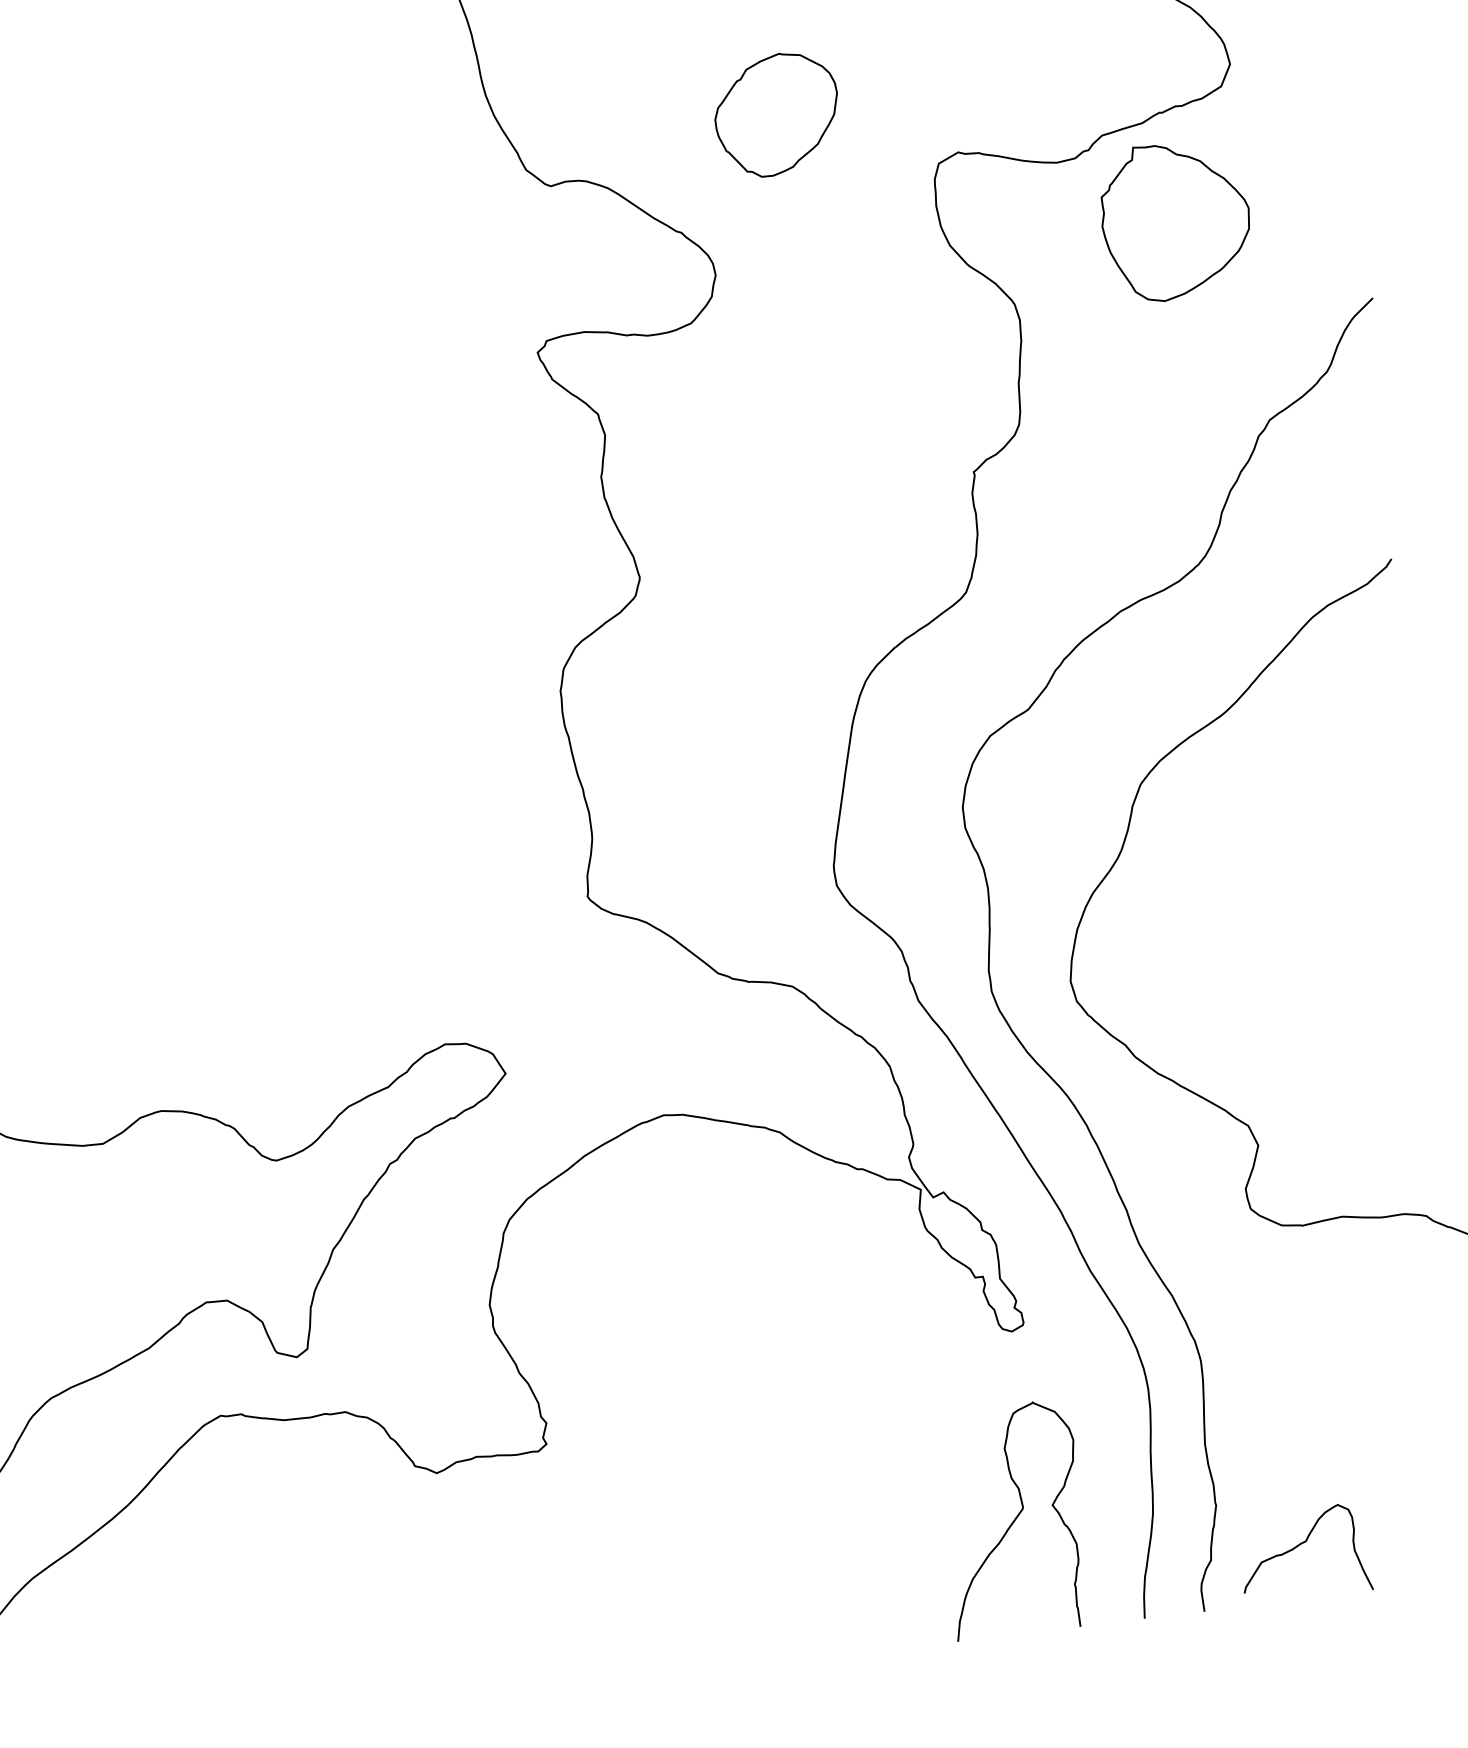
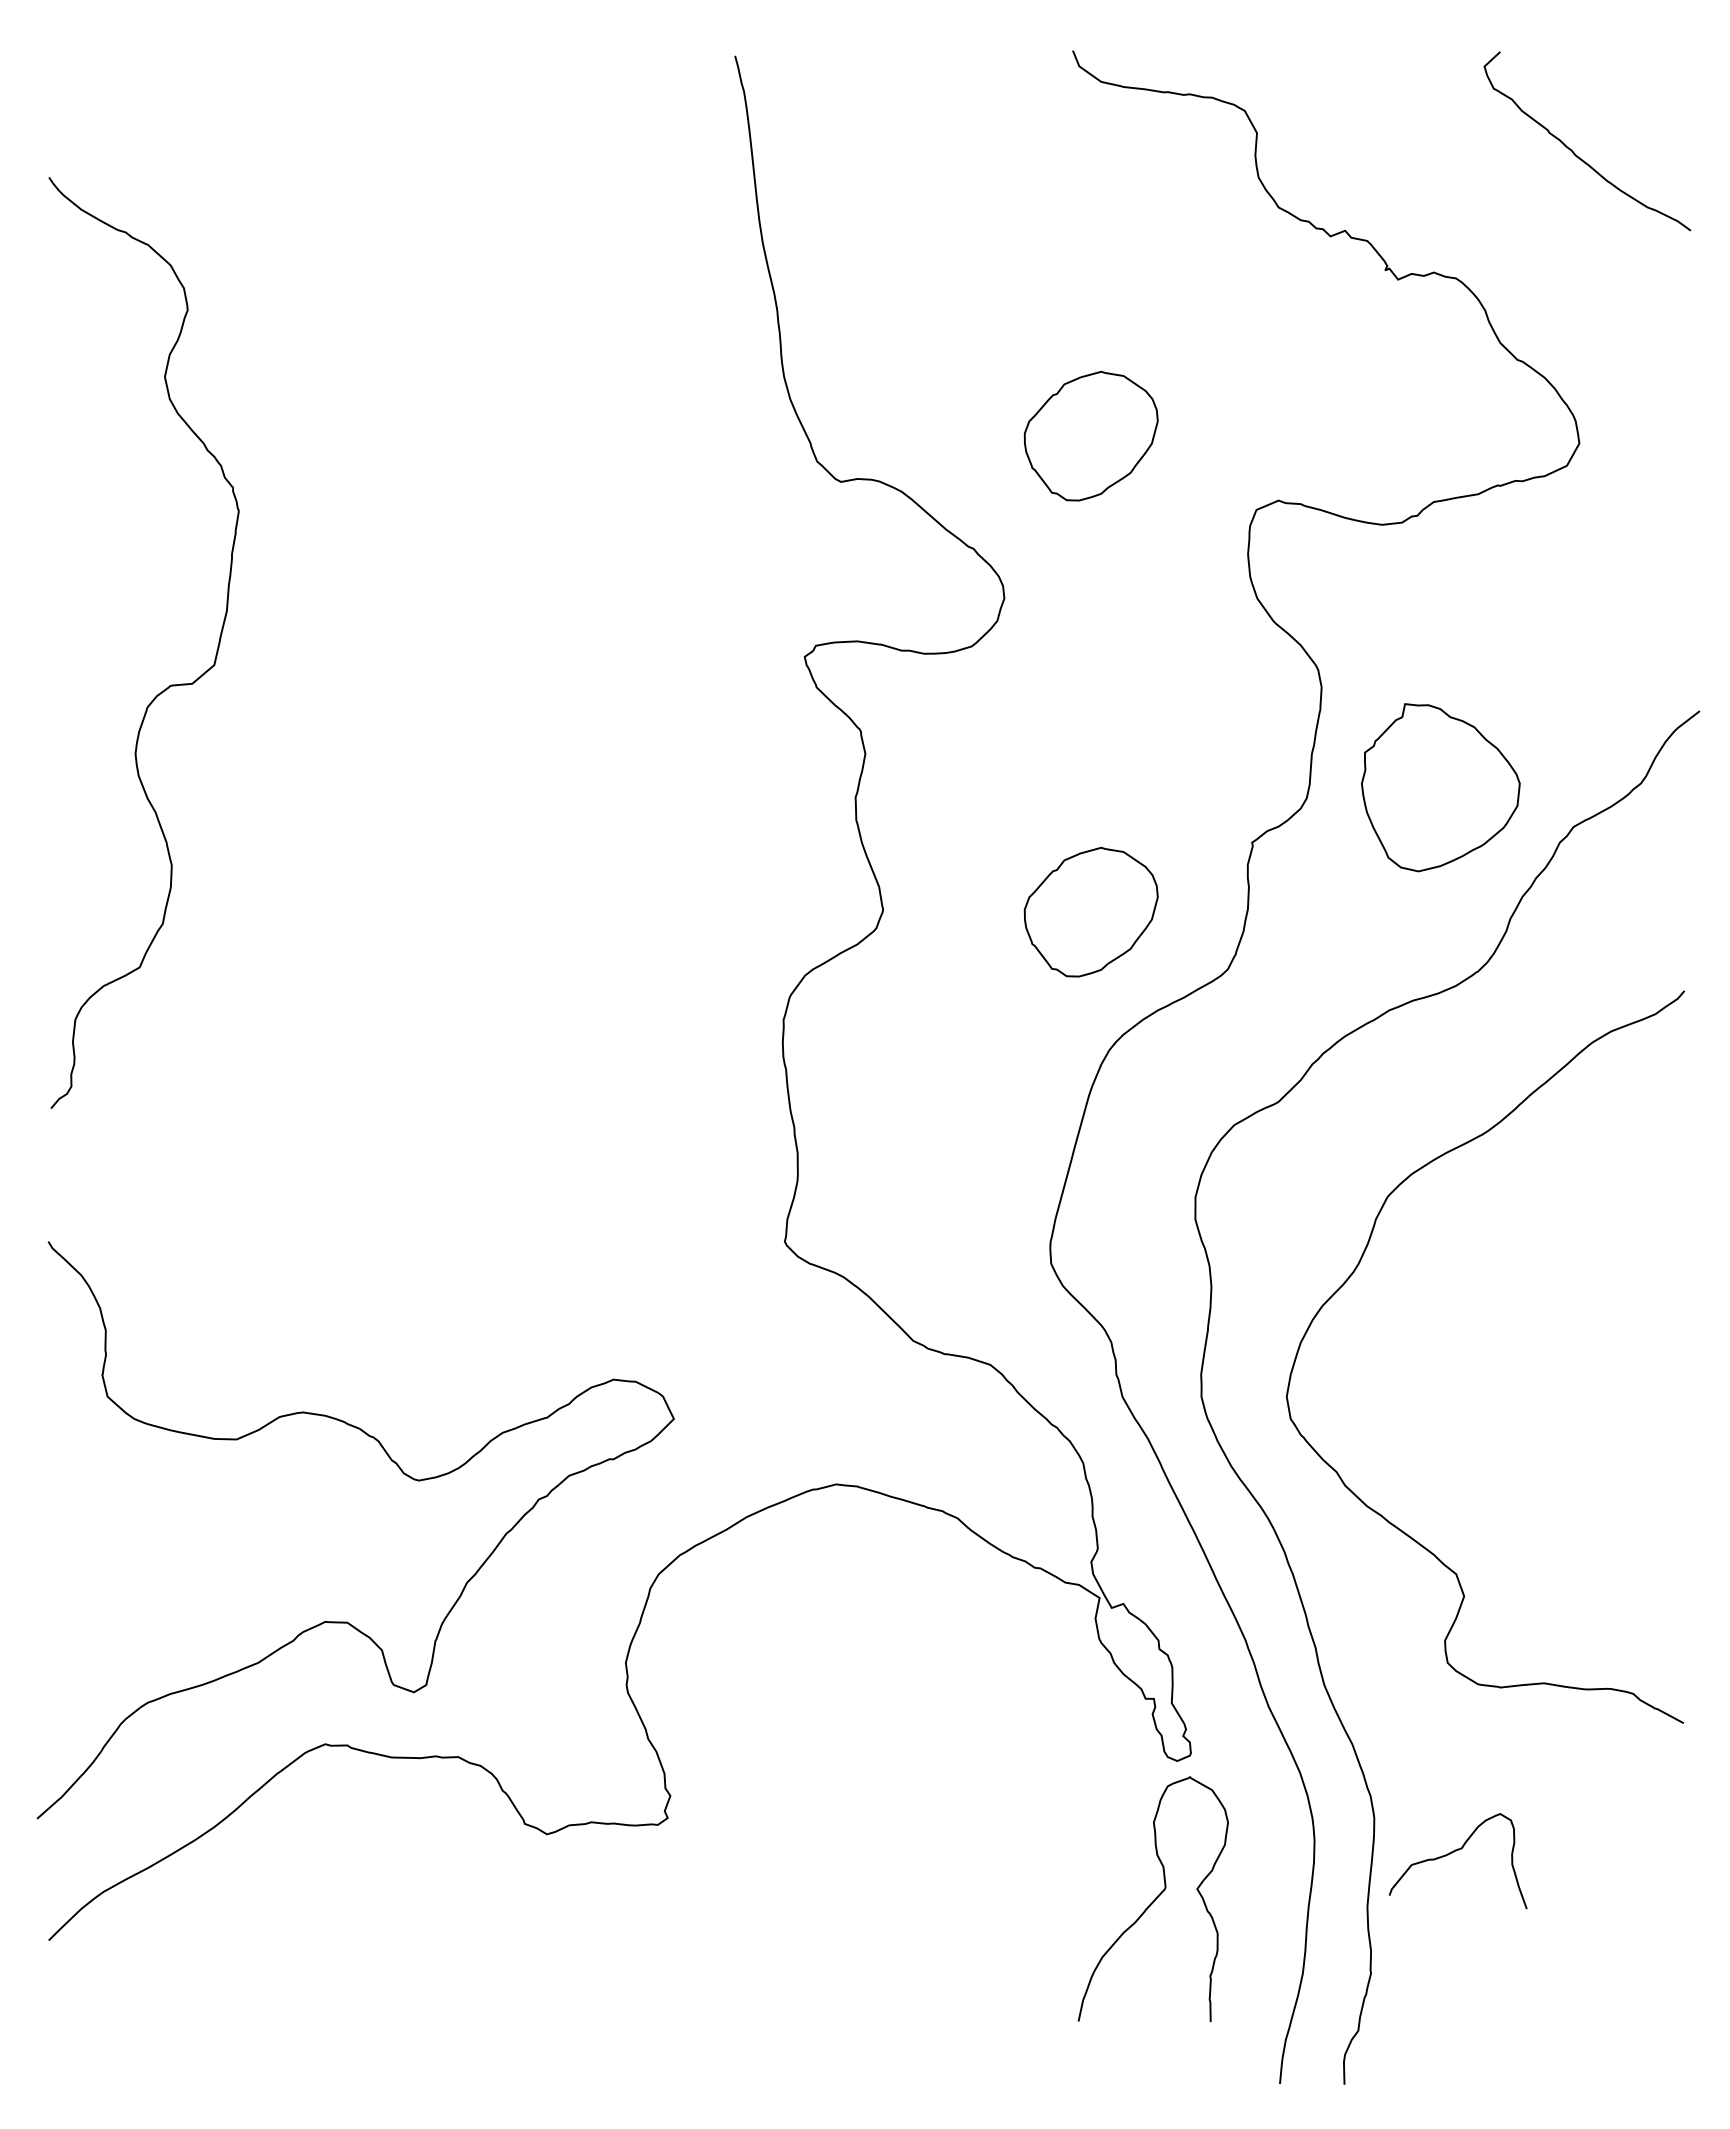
part: (1175, 220) -> (1440, 787), moved
part: (832, 554) -> (1090, 911), added
curve: (1014, 1519) -> (1154, 1899), moved
curve: (1298, 1547) -> (1452, 1853), moved

